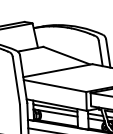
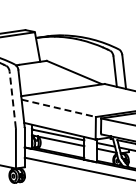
line: (16, 80) -> (12, 99), solid -> dashed
line: (55, 86) -> (59, 108), solid -> dashed

